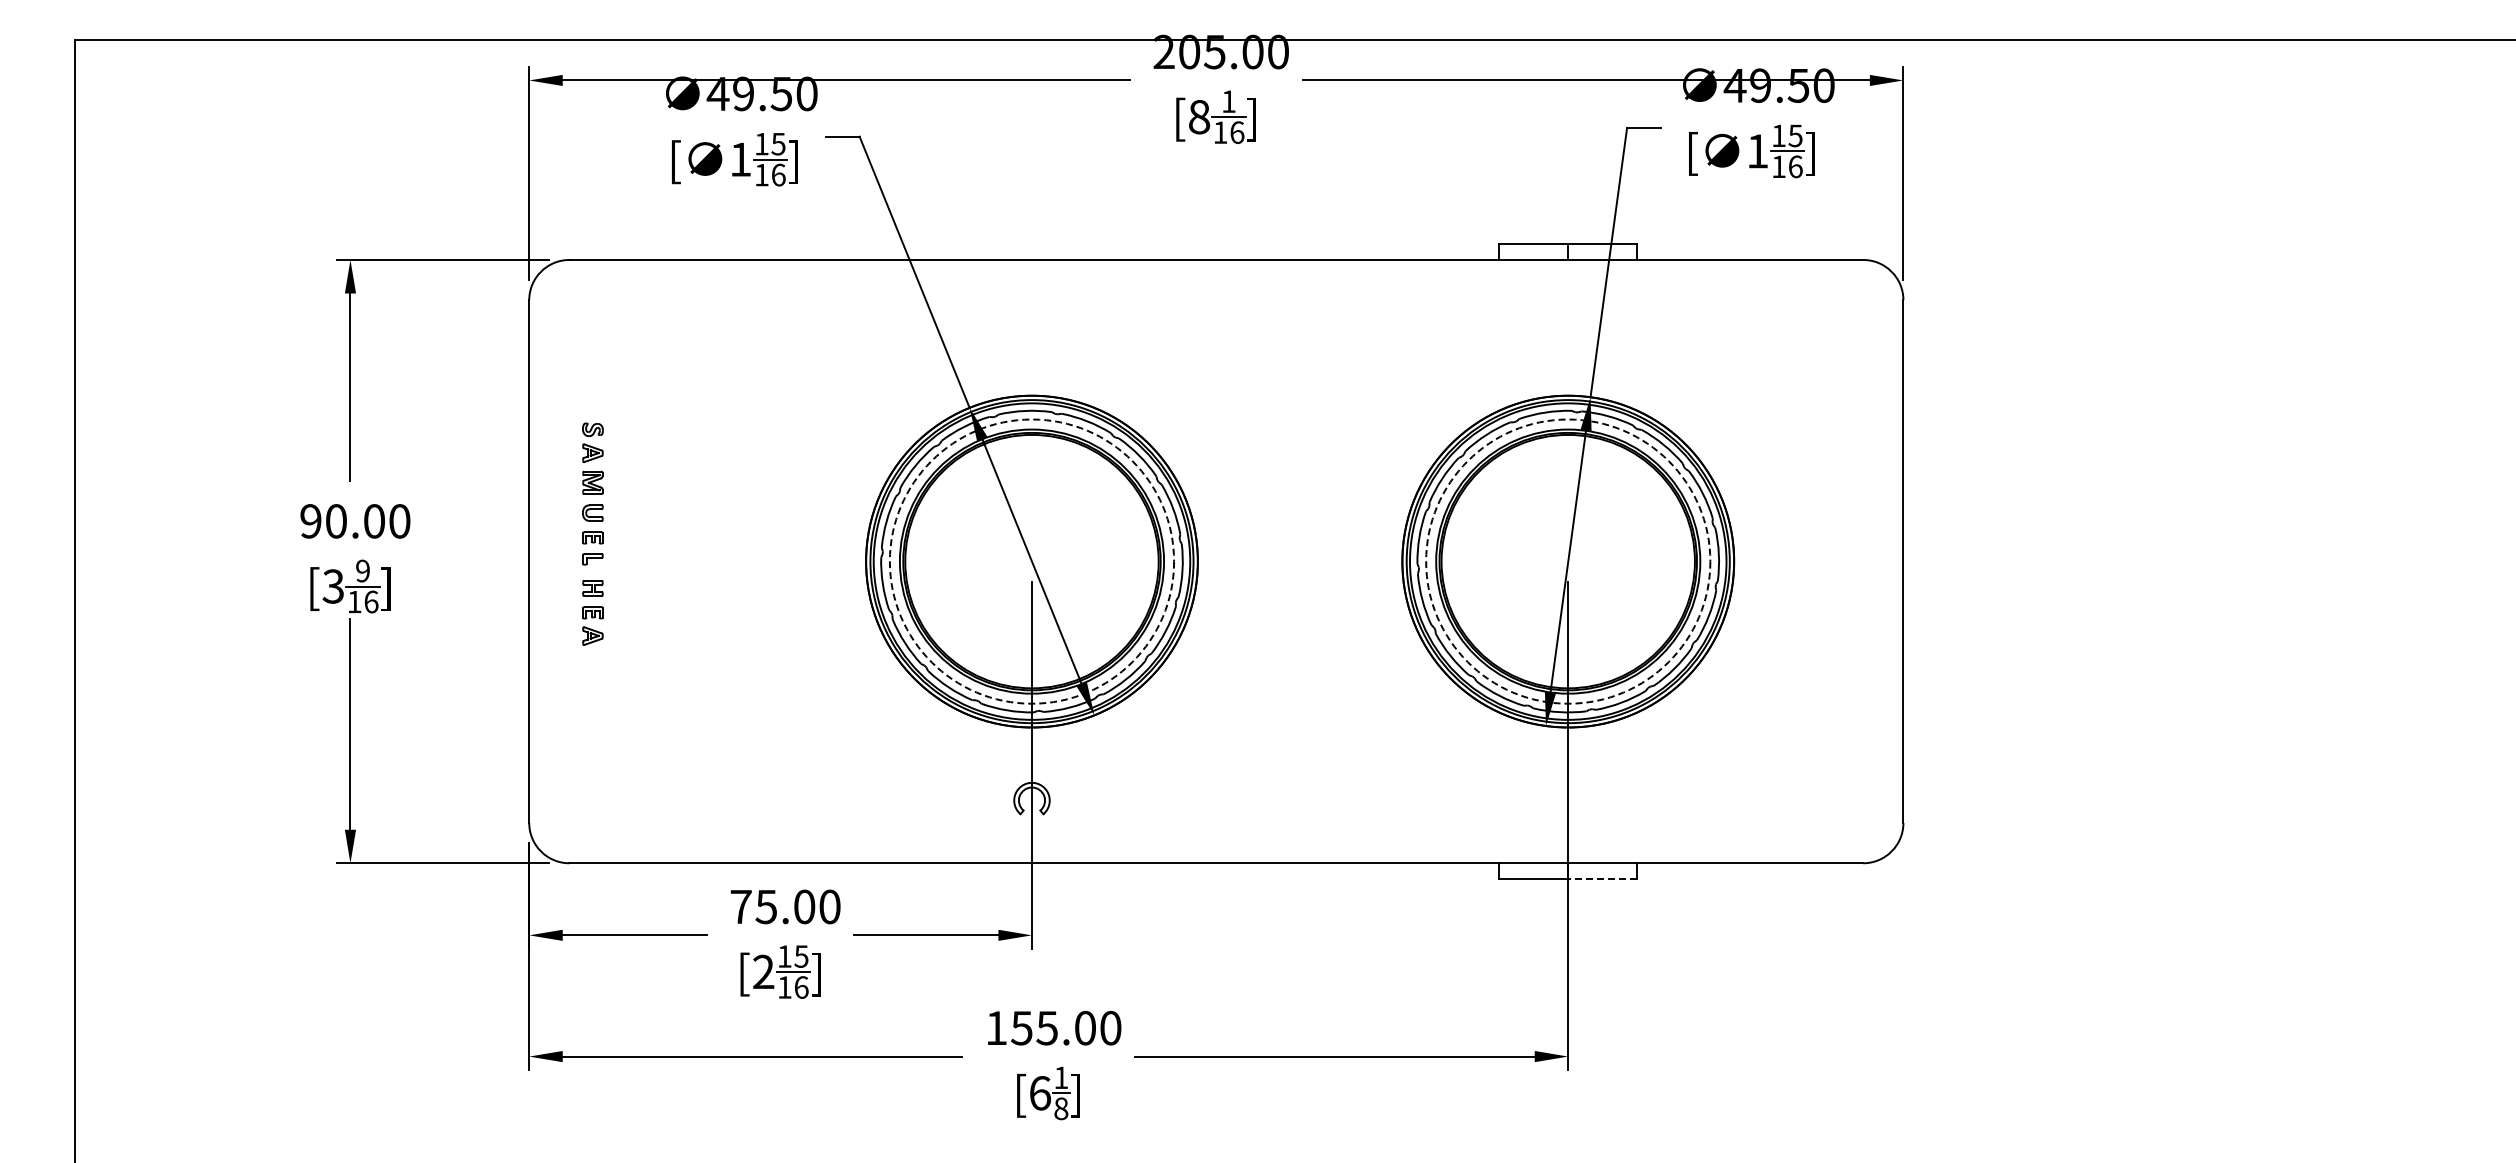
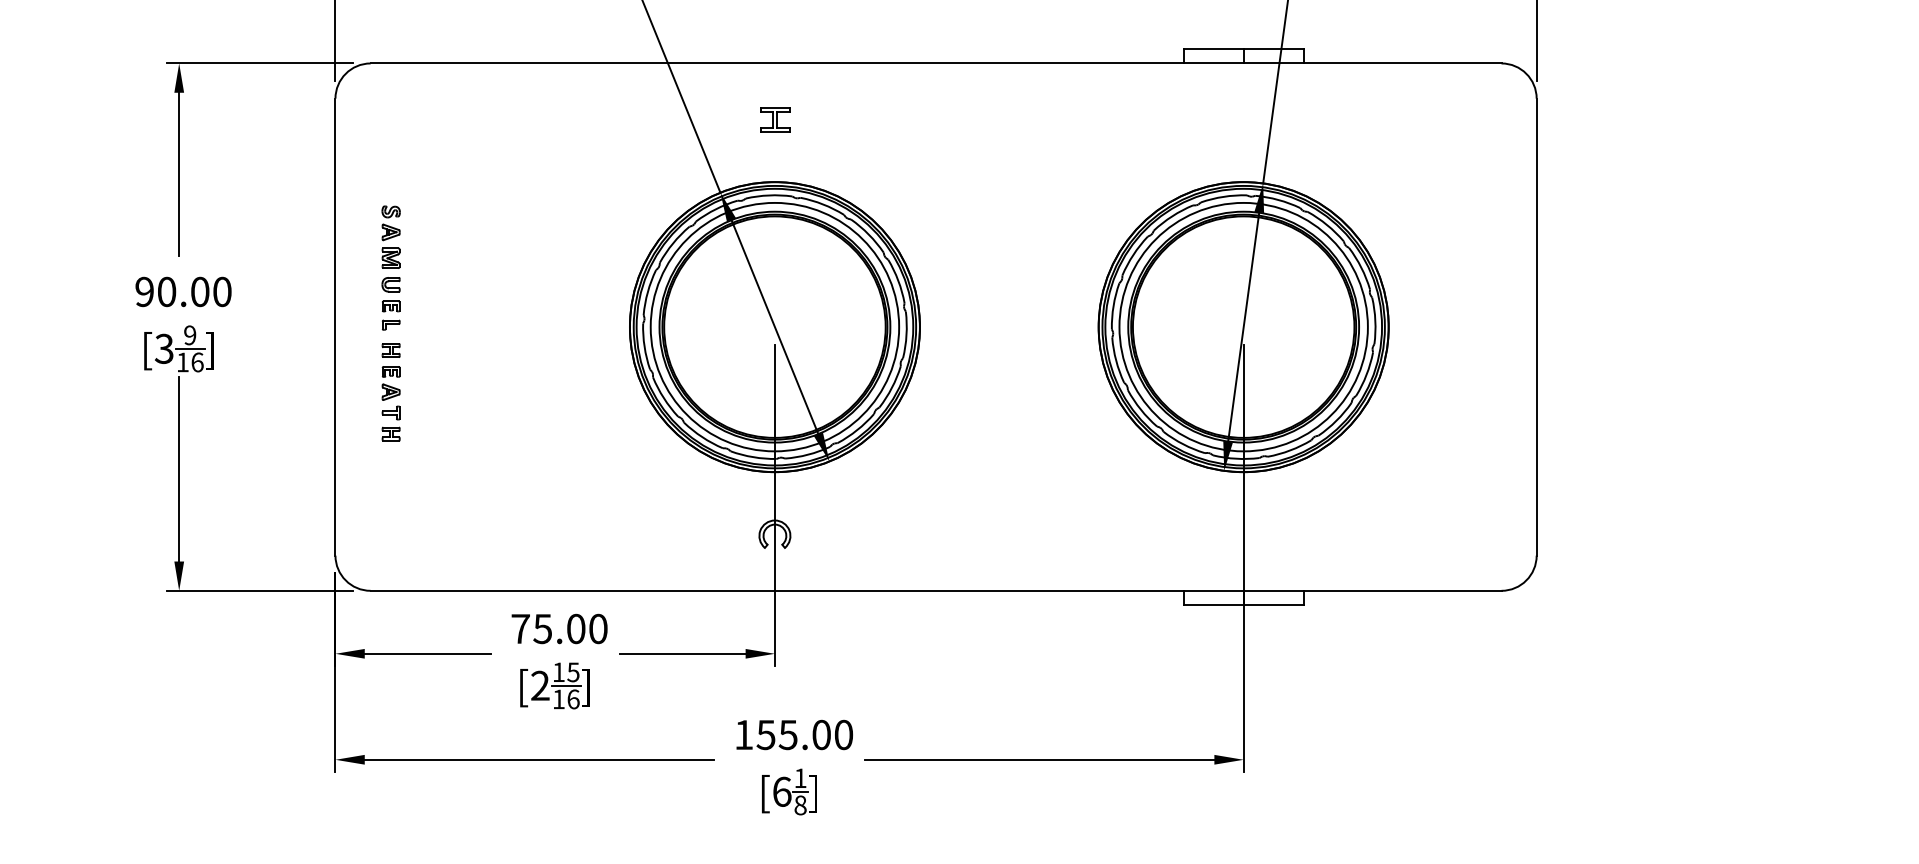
part: (1032, 324) -> (775, 119), added
circle: (1031, 561) -> (774, 327), dashed -> solid
circle: (1568, 561) -> (1243, 327), dashed -> solid
part: (592, 671) -> (390, 423), added
line: (1602, 879) -> (1273, 605), dashed -> solid

